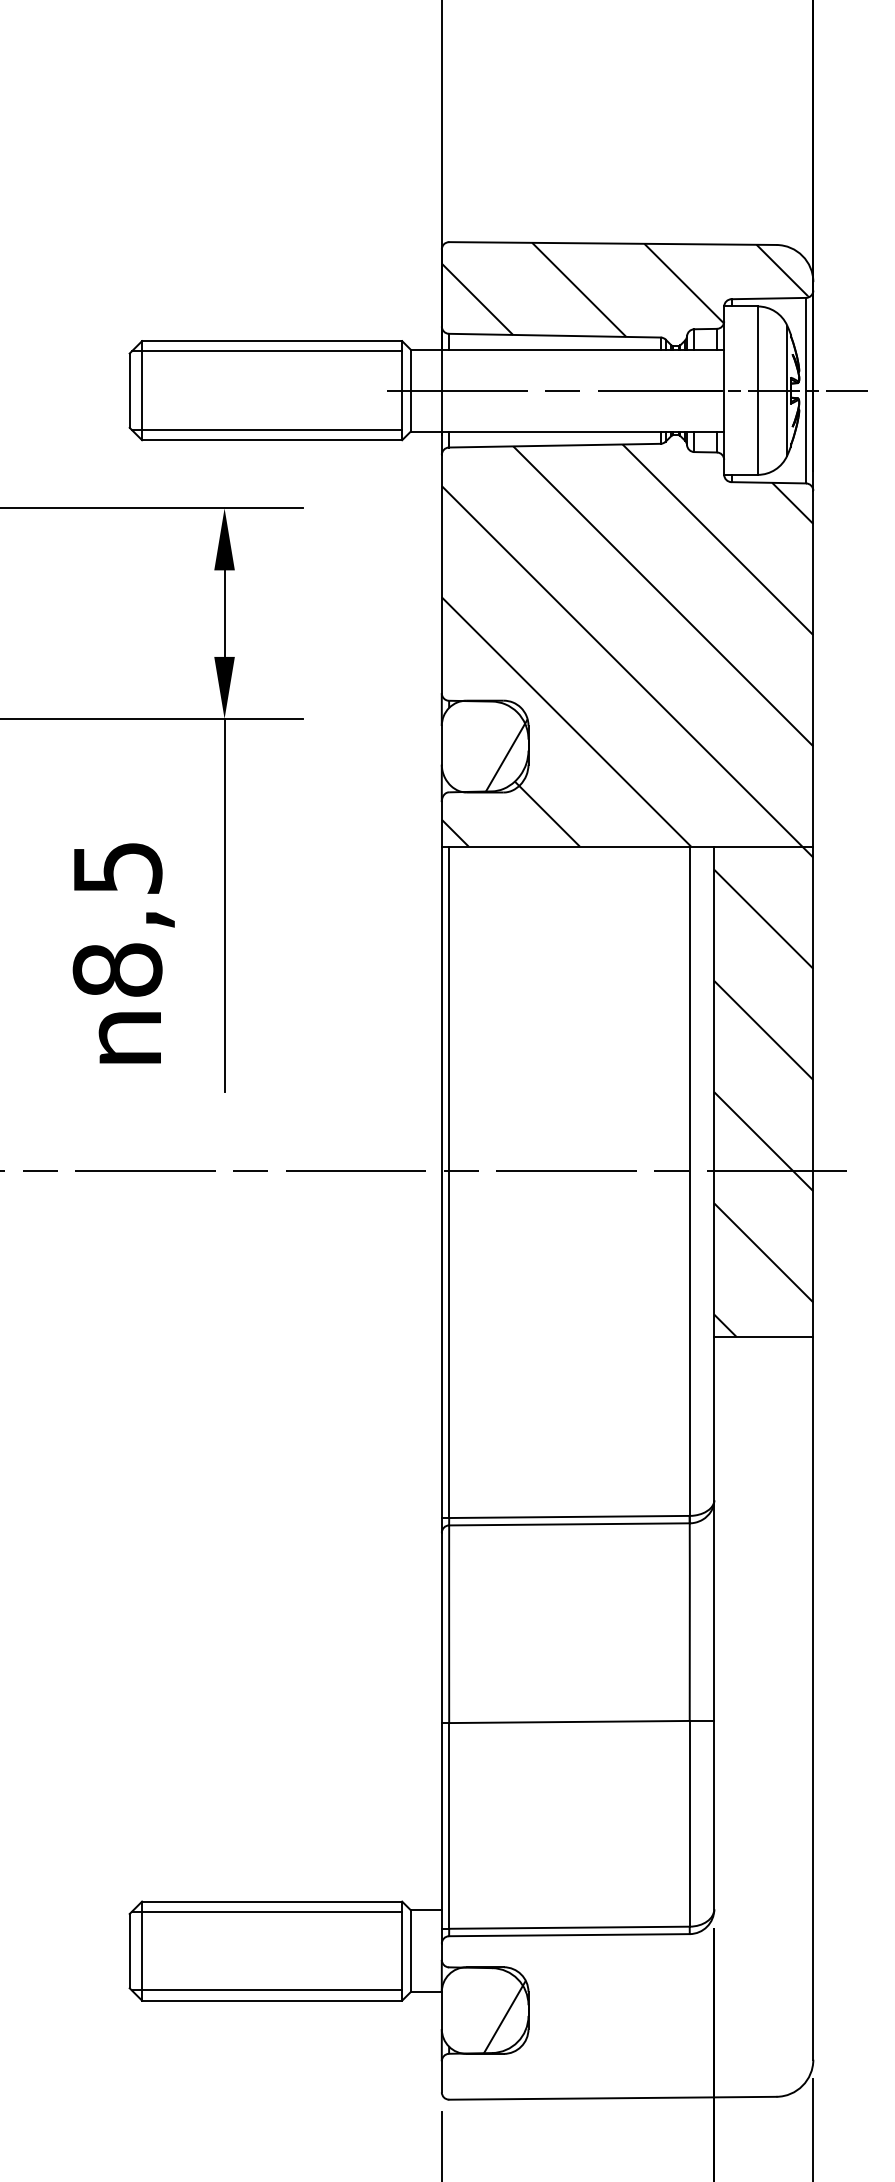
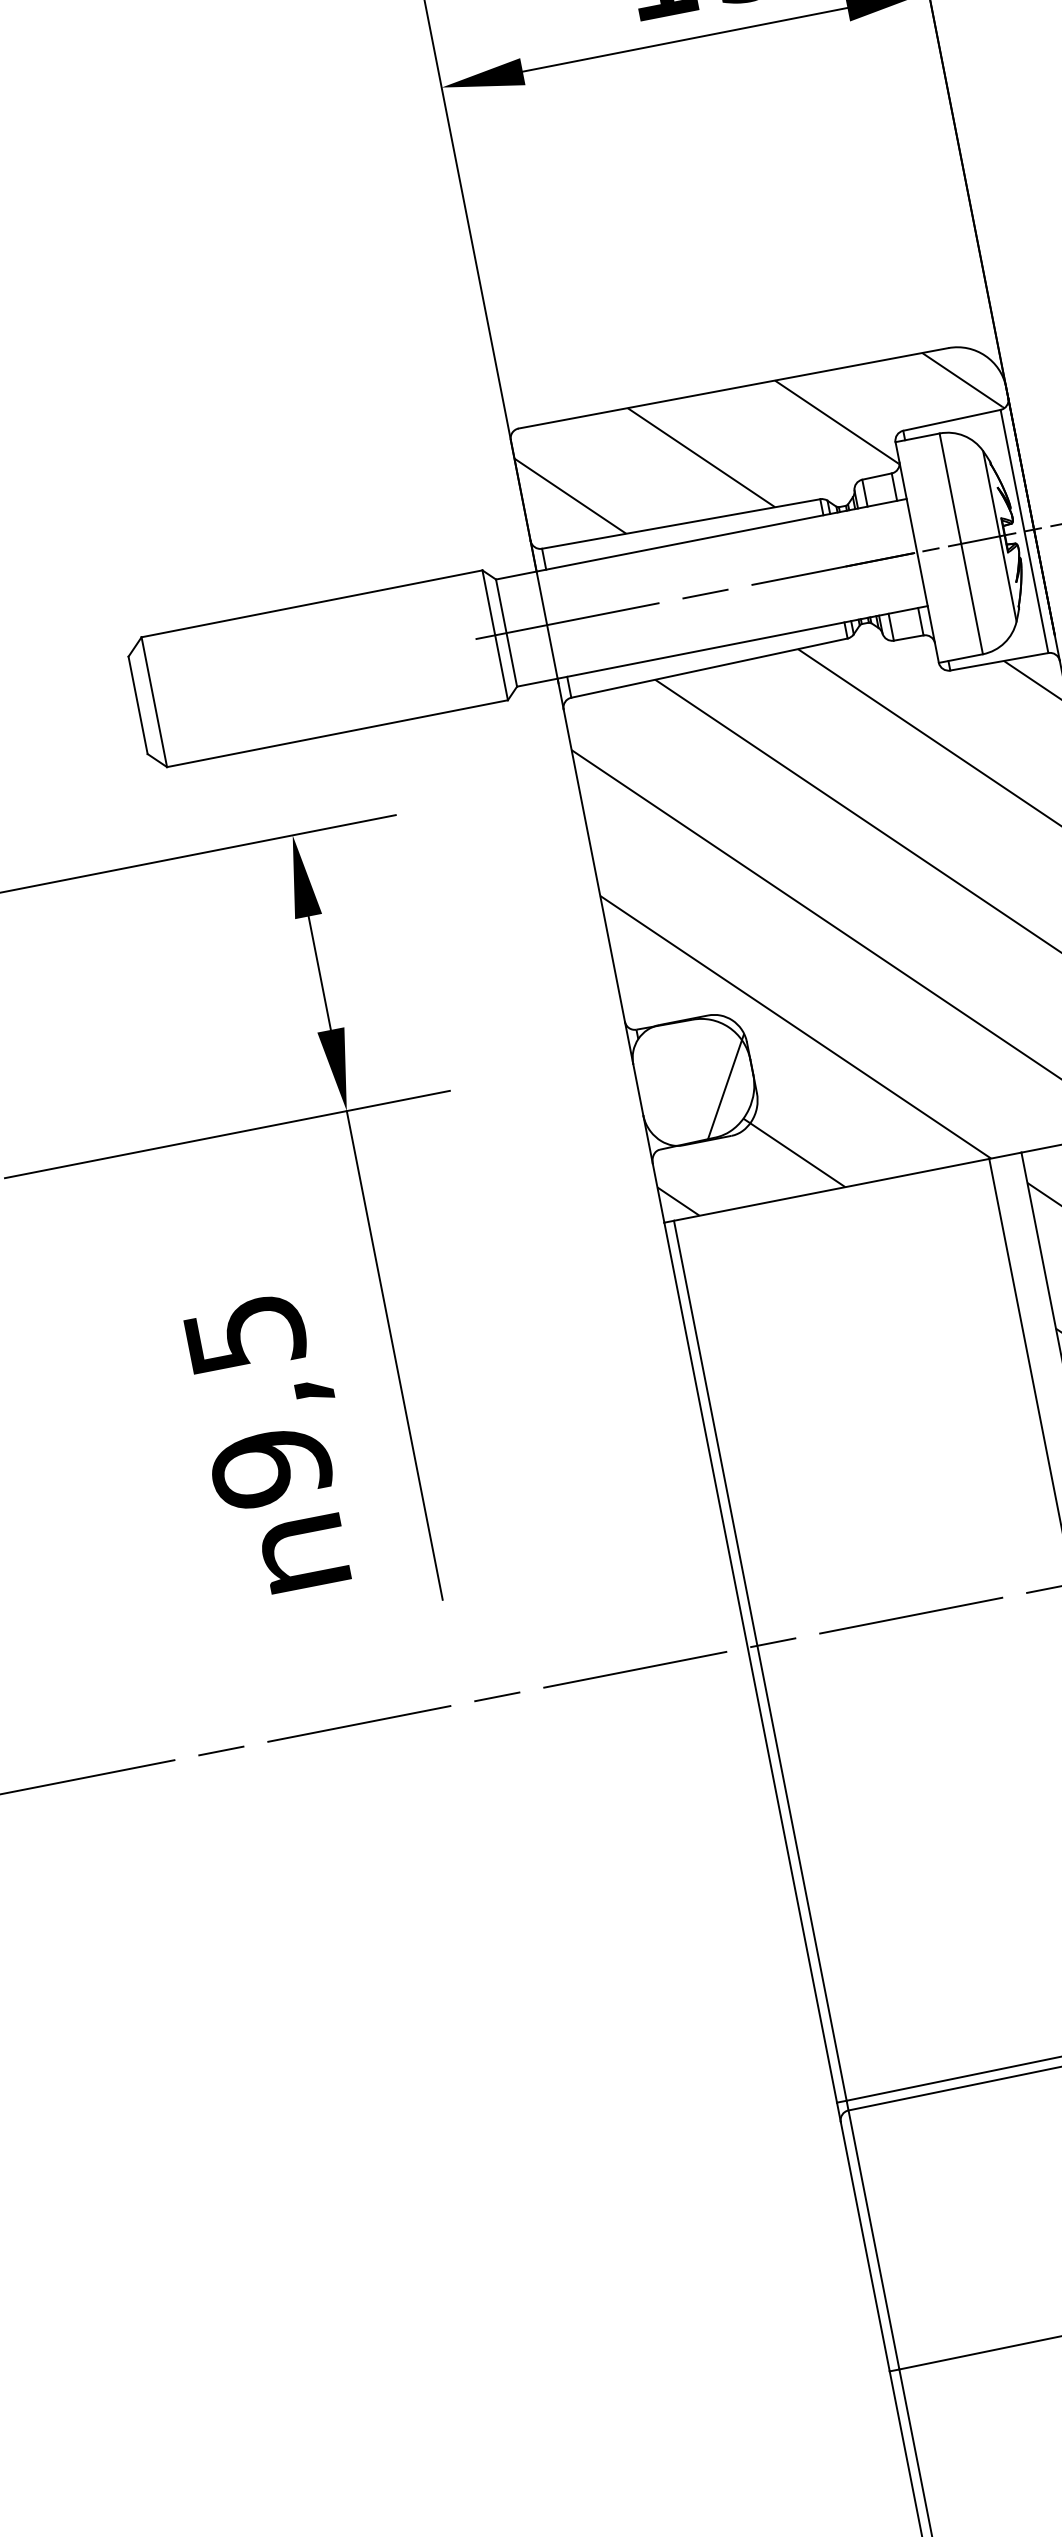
line: (266, 351) -> (307, 618), removed
line: (266, 429) -> (327, 721), removed
text: (117, 970) -> (271, 1468), 8,5 -> 9,5

